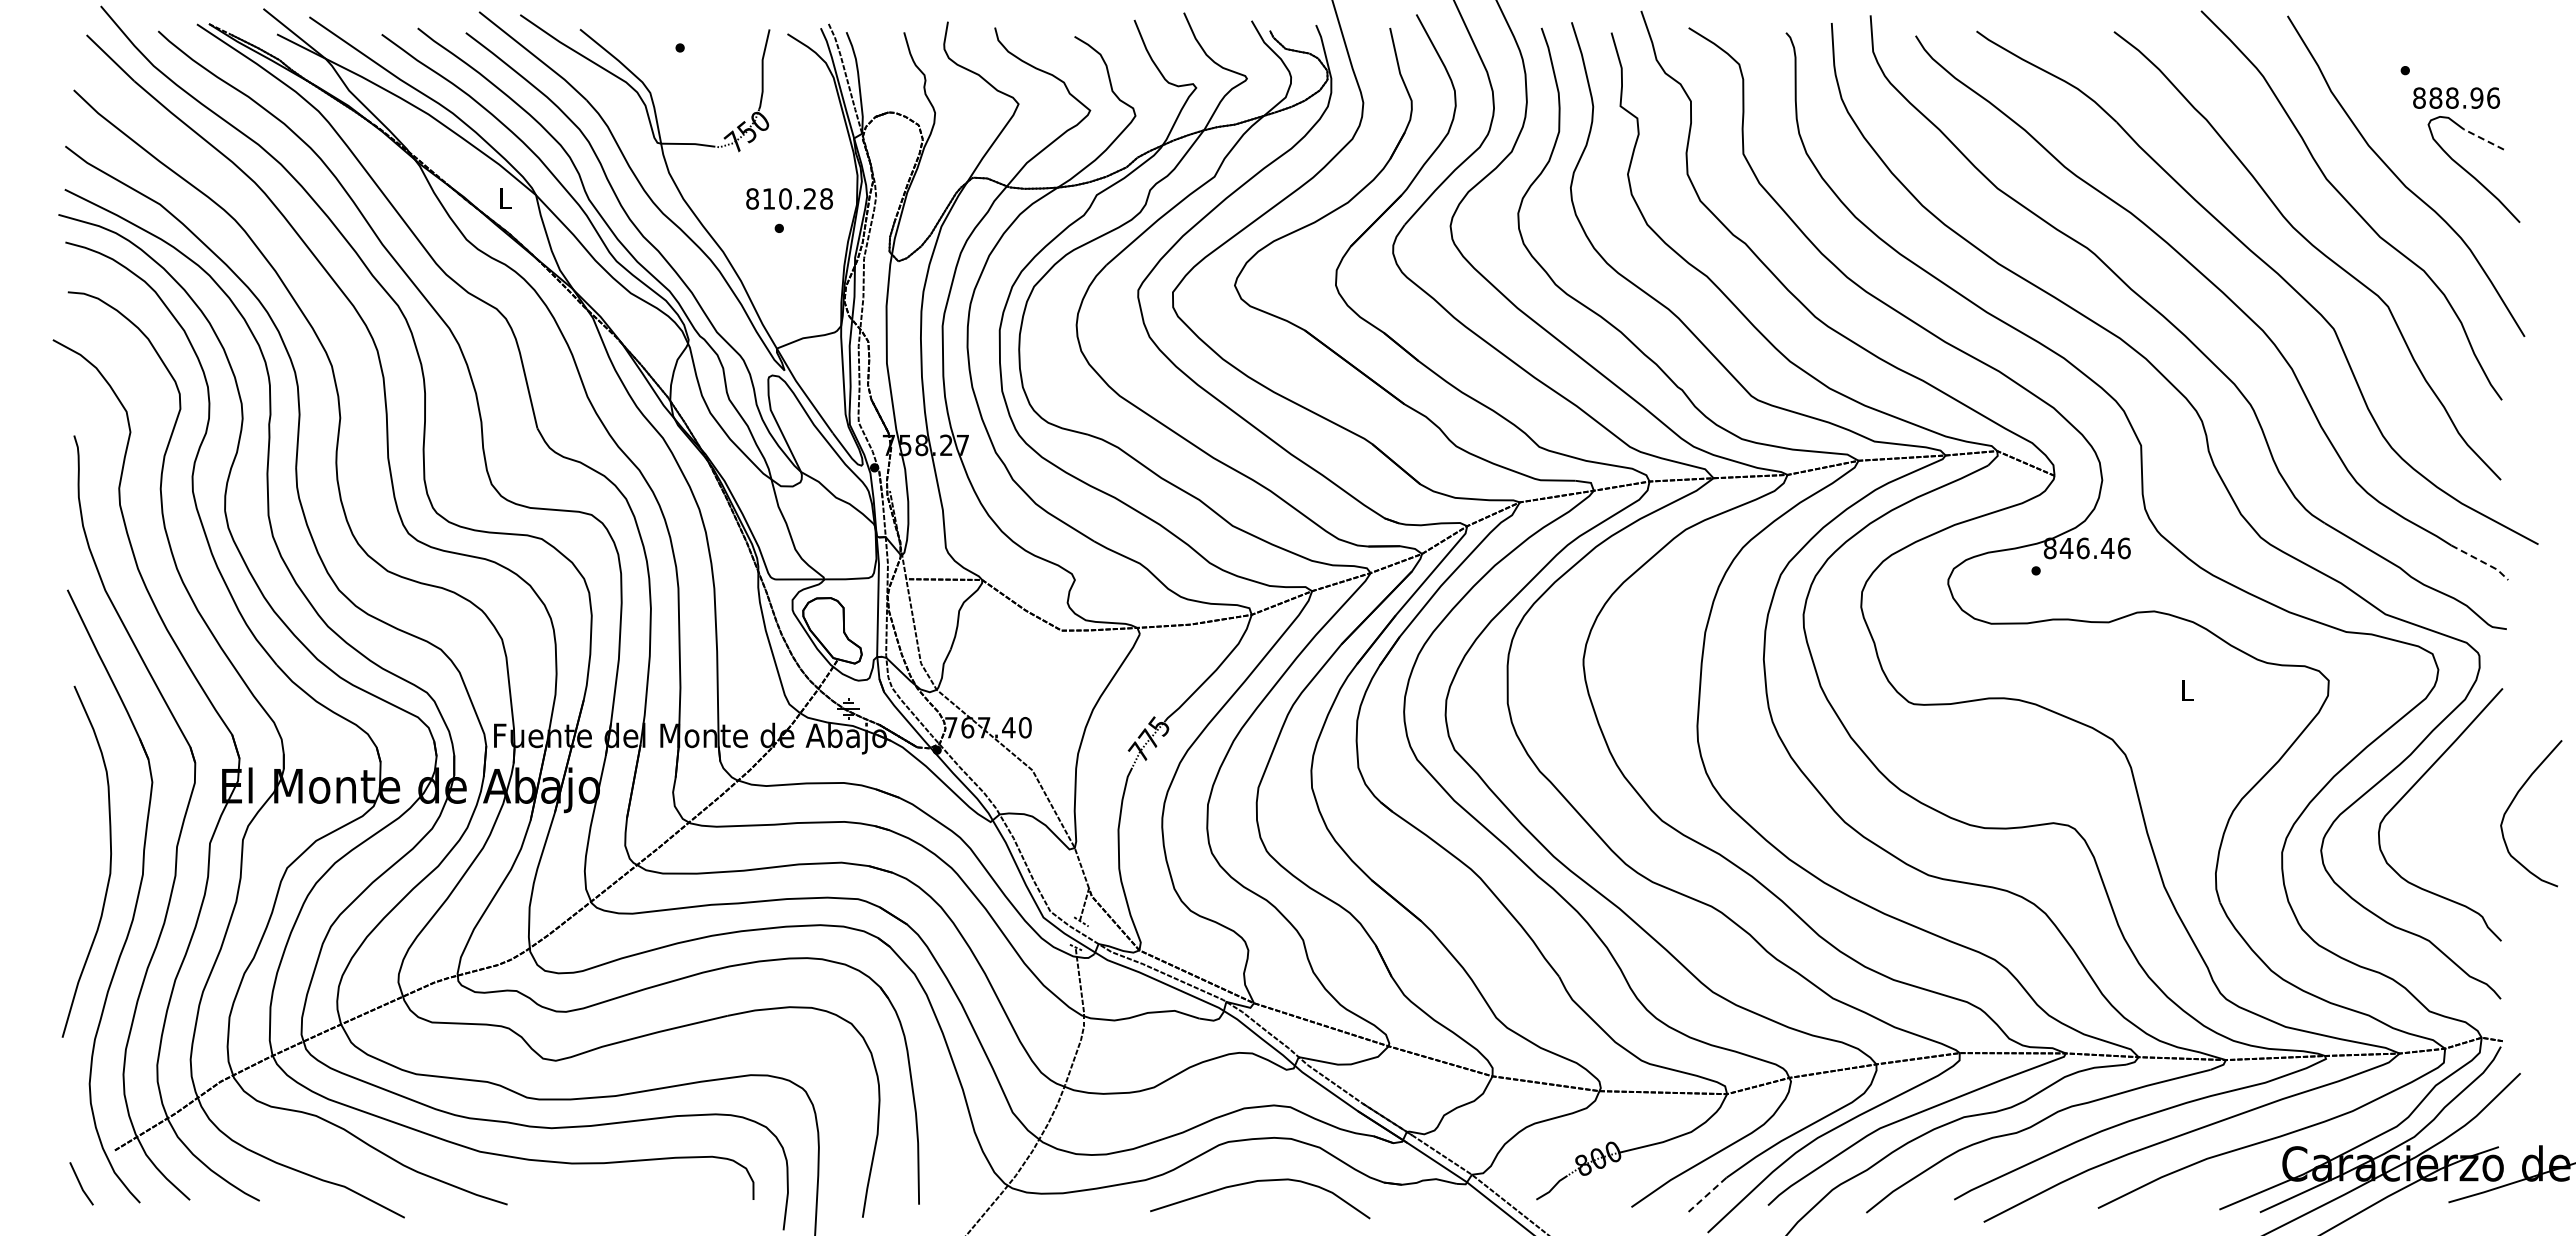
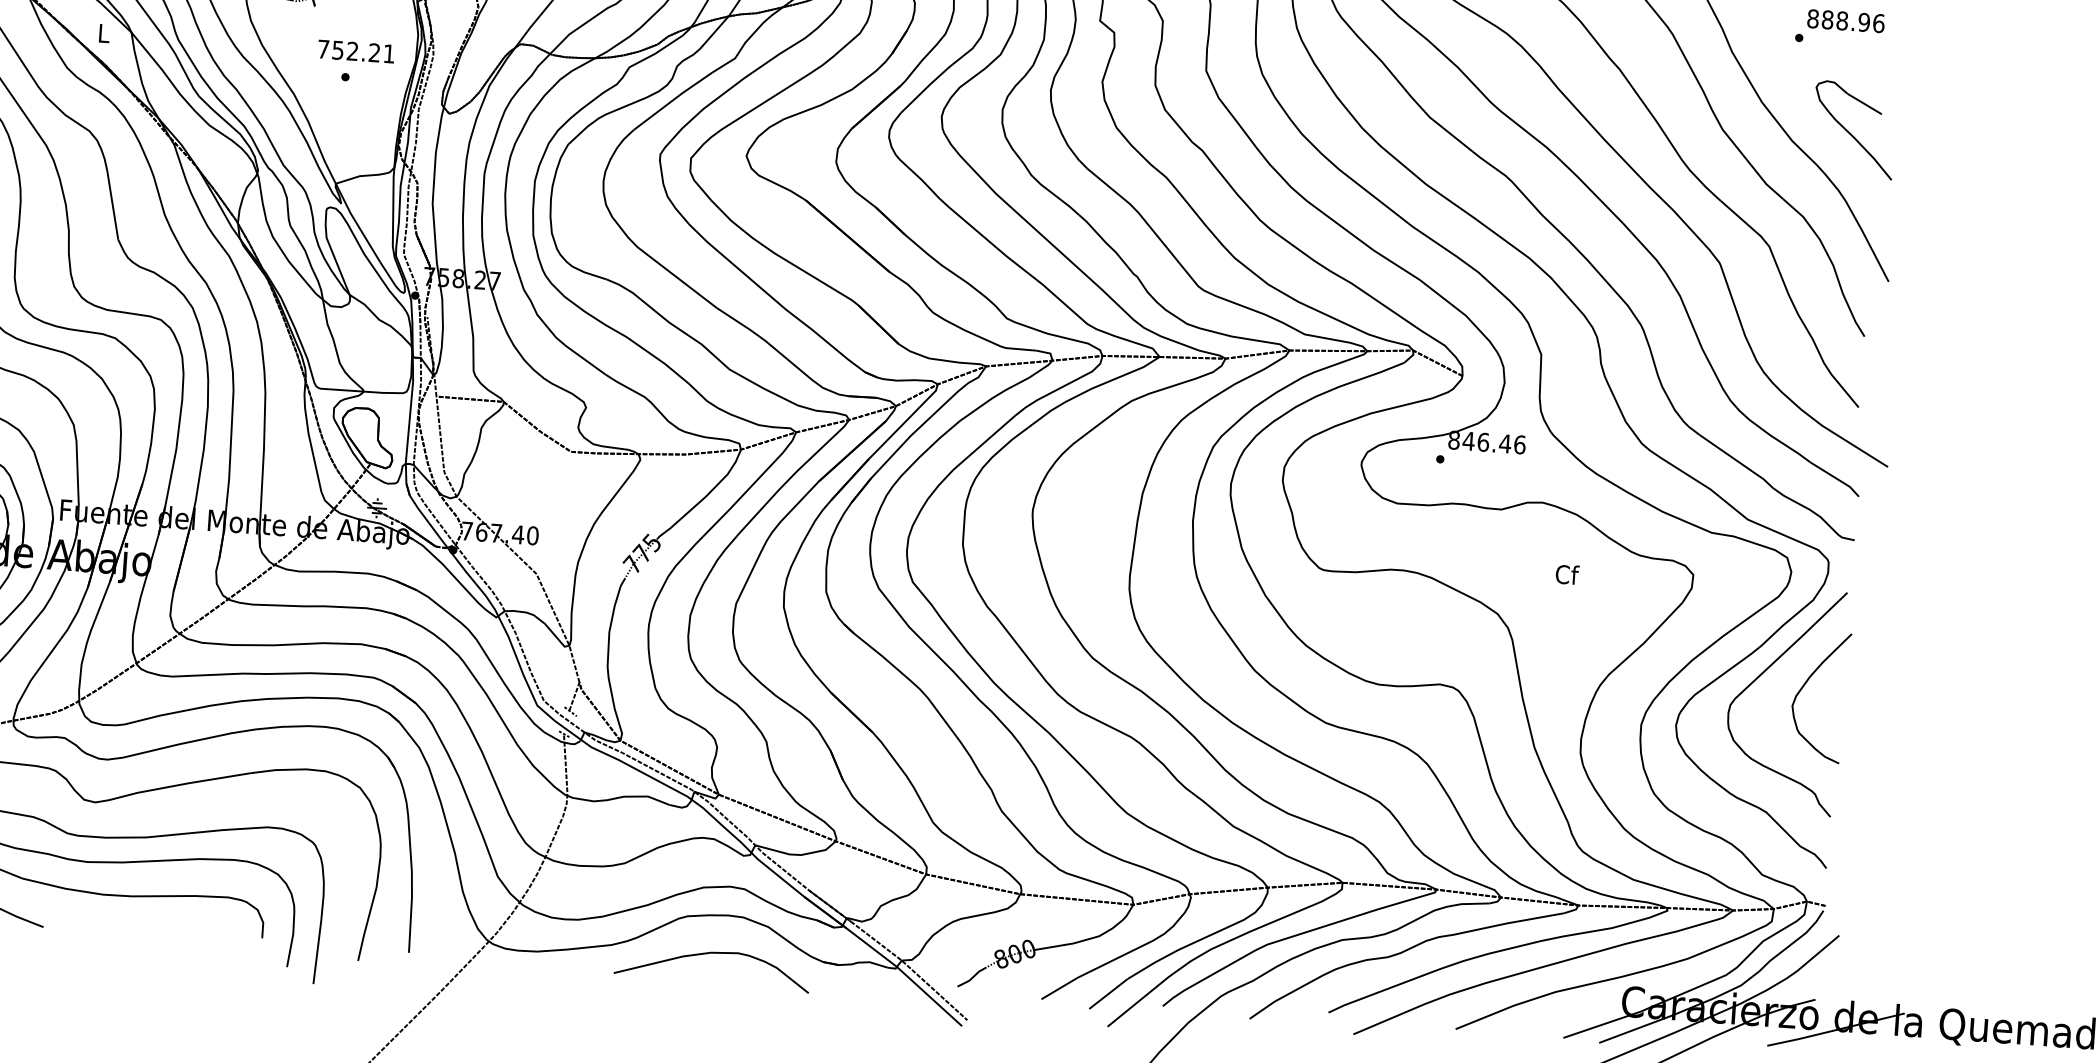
text: (2456, 97) -> (1846, 20), moved
line: (2483, 139) -> (1864, 104), dashed -> solid
text: (789, 198) -> (356, 51), 810.28 -> 752.21
line: (2481, 561) -> (1836, 478), dashed -> solid
text: (2187, 690) -> (1567, 574), L -> Cf
curve: (2514, 800) -> (1805, 684), moved
line: (1705, 1196) -> (1107, 994), dashed -> solid

